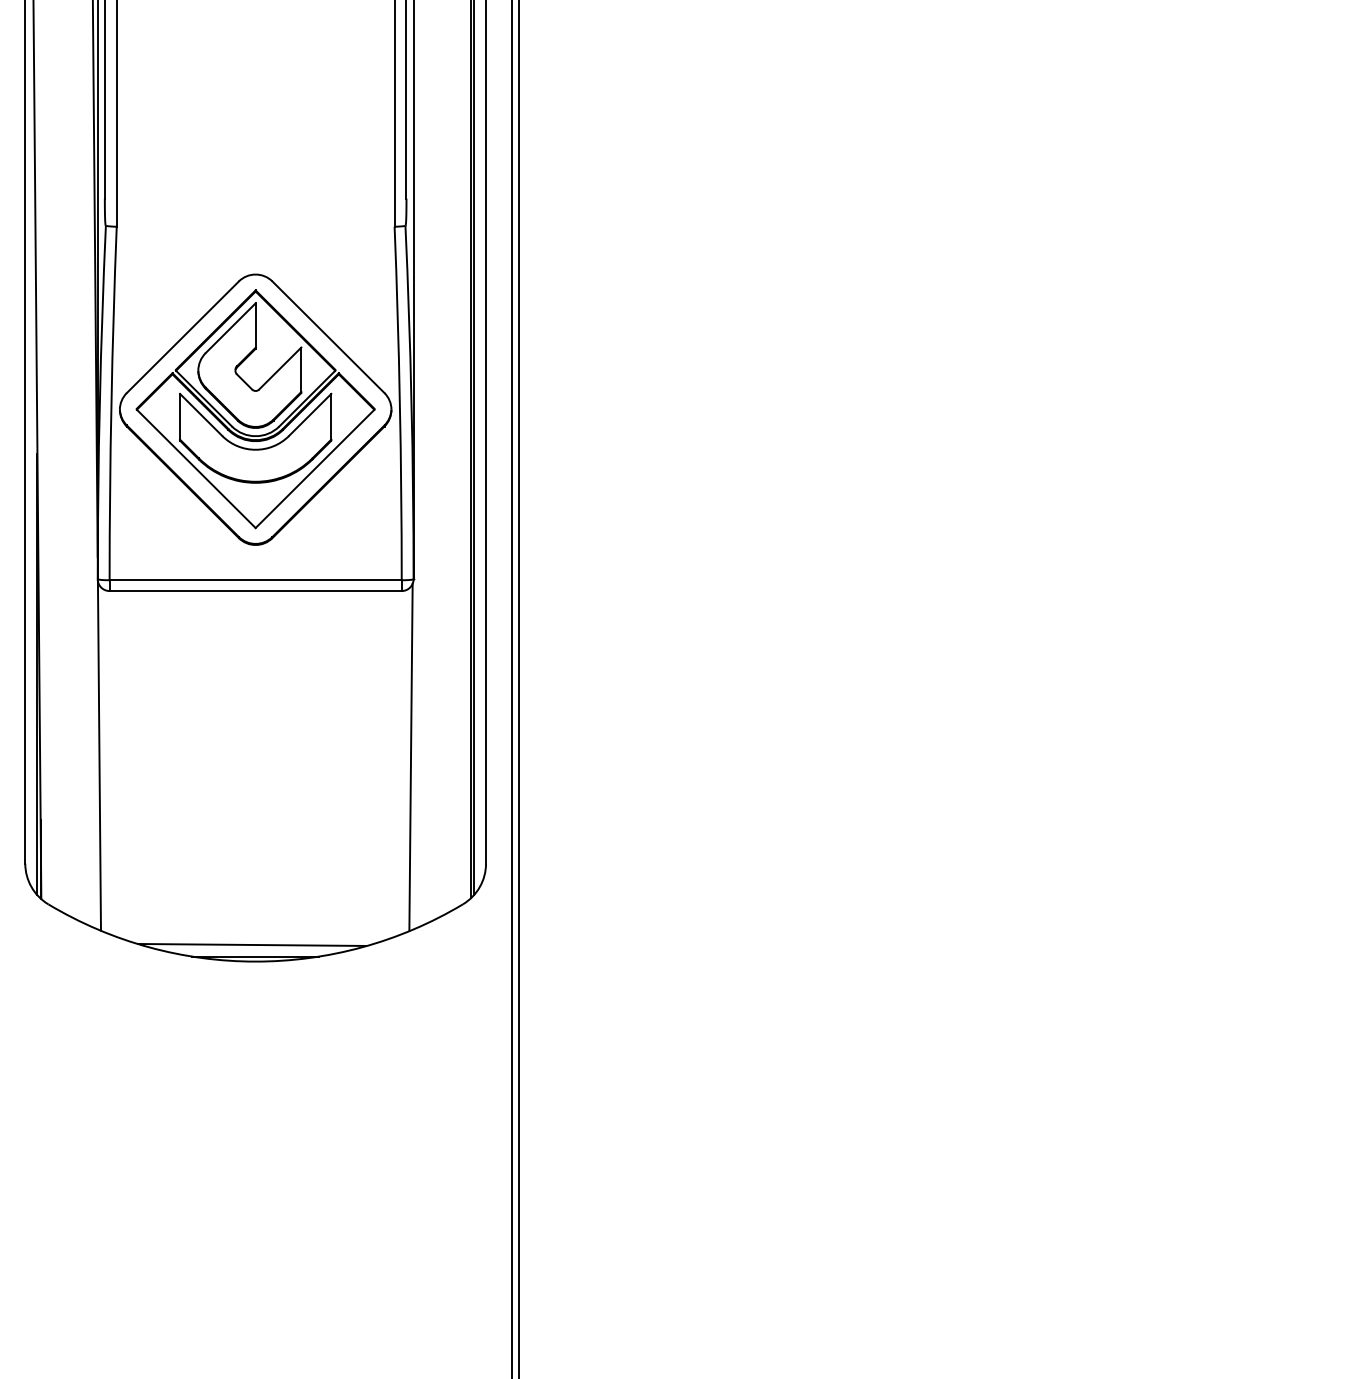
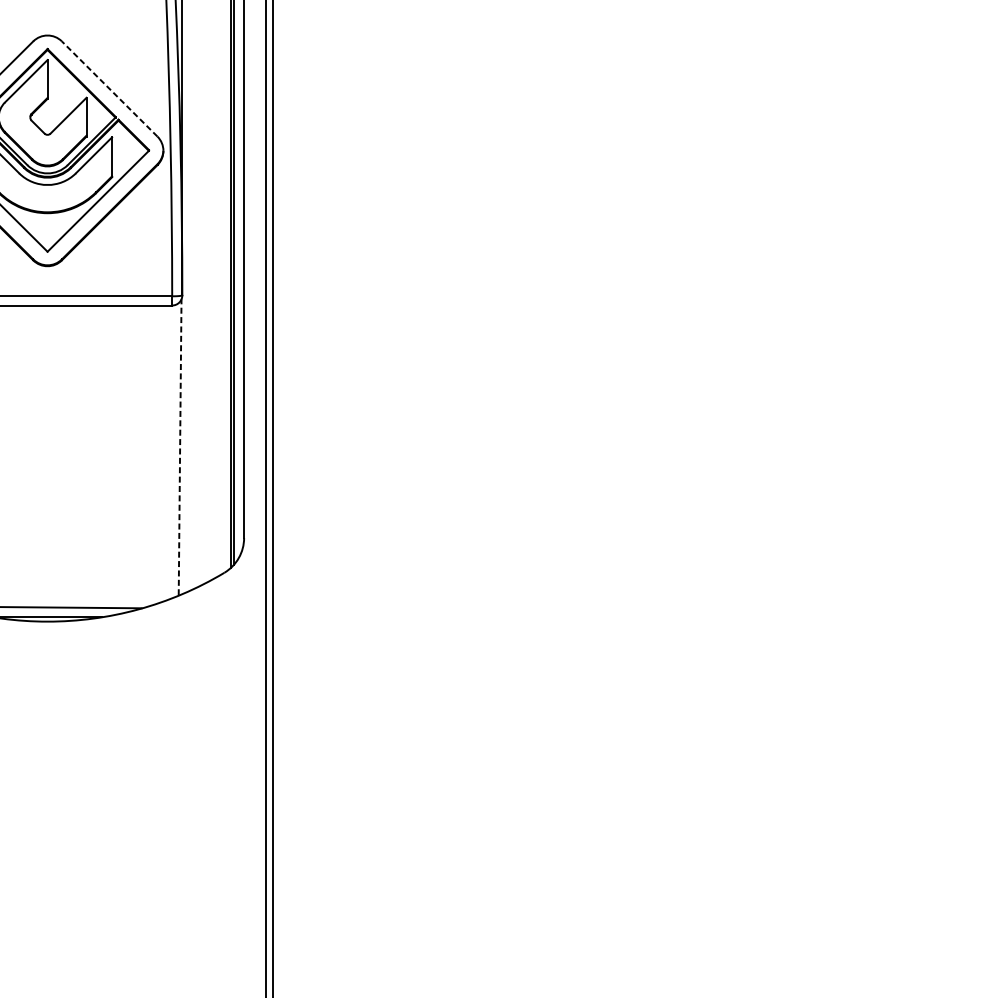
line: (328, 336) -> (109, 88), solid -> dashed
line: (411, 756) -> (180, 446), solid -> dashed

